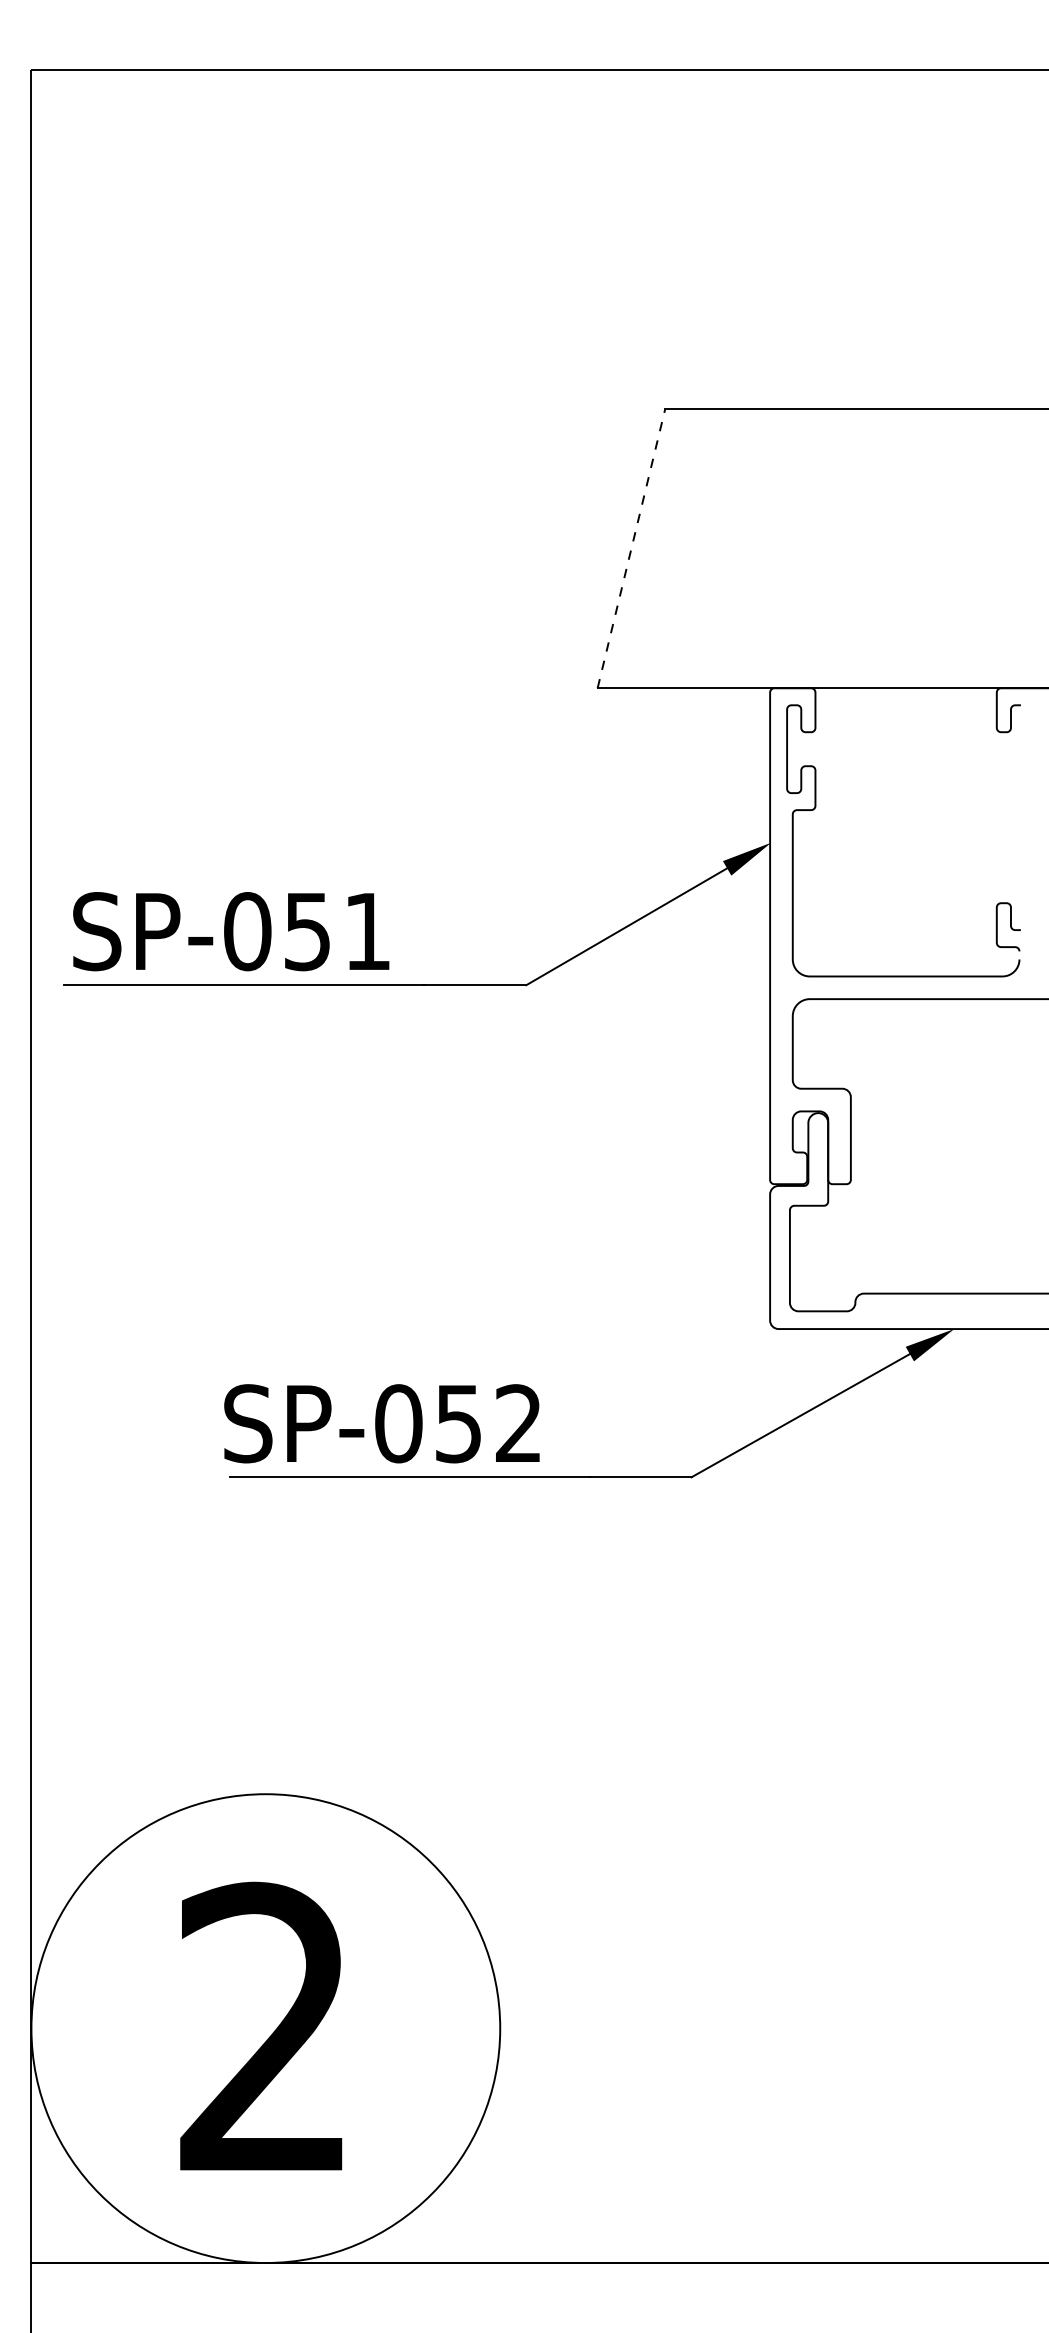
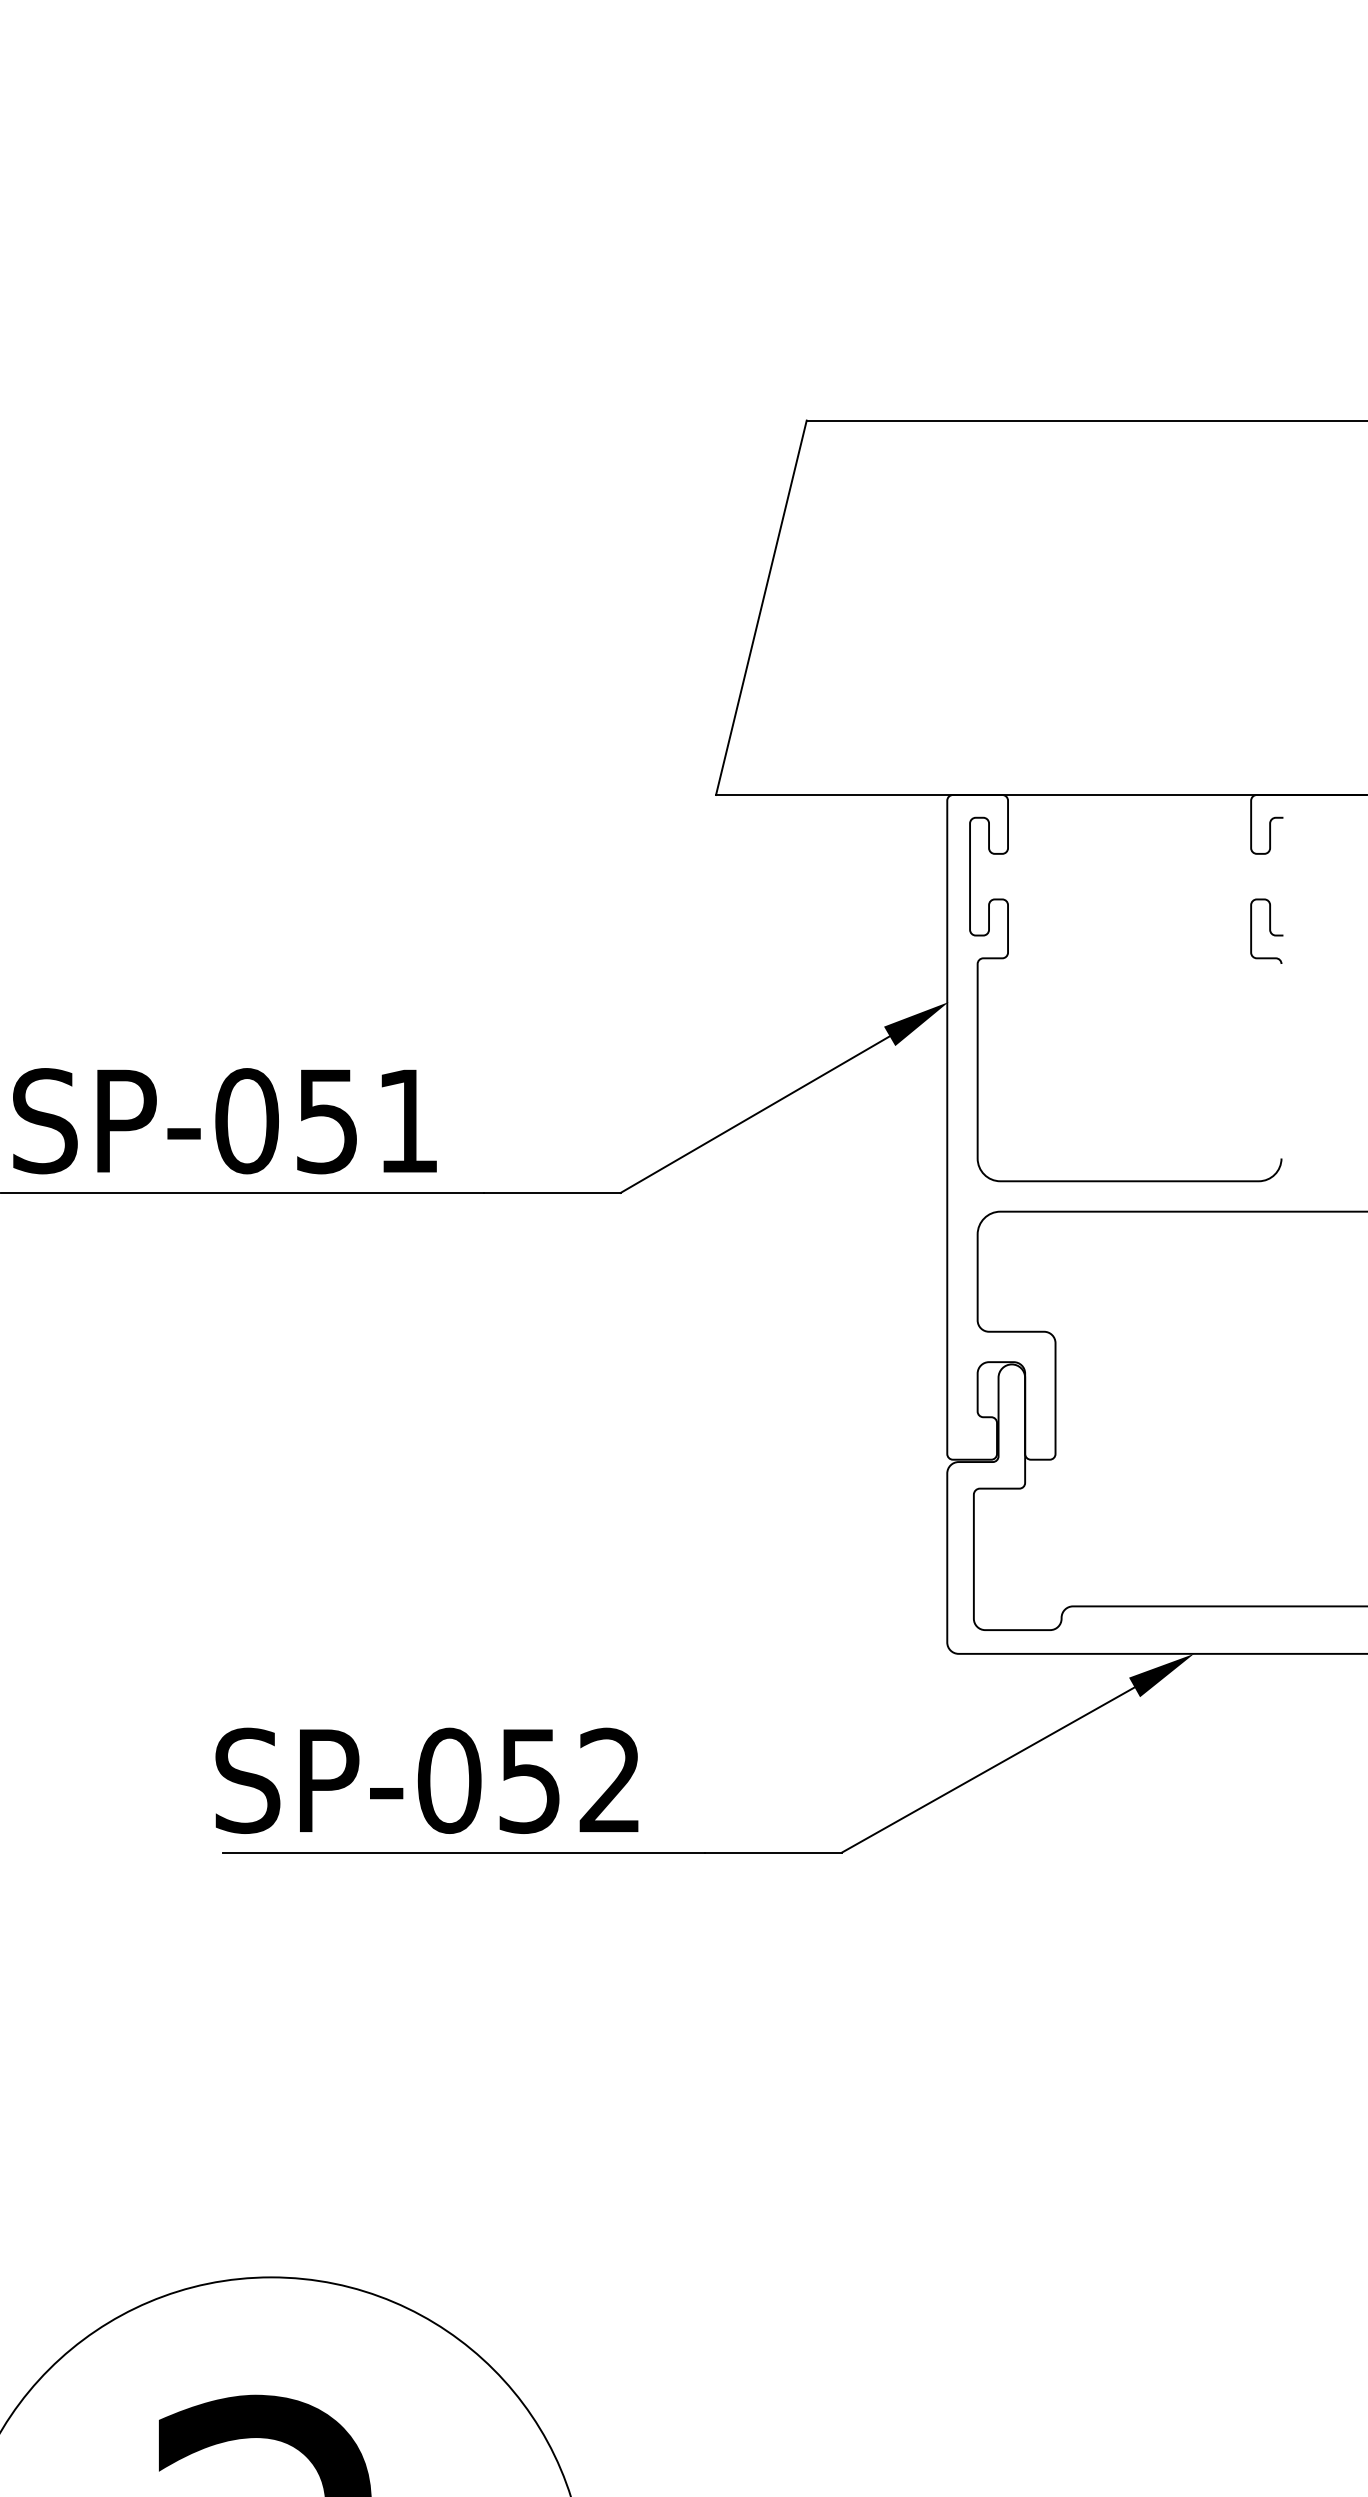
line: (631, 548) -> (761, 607), dashed -> solid
curve: (1010, 926) -> (1269, 930), moved

